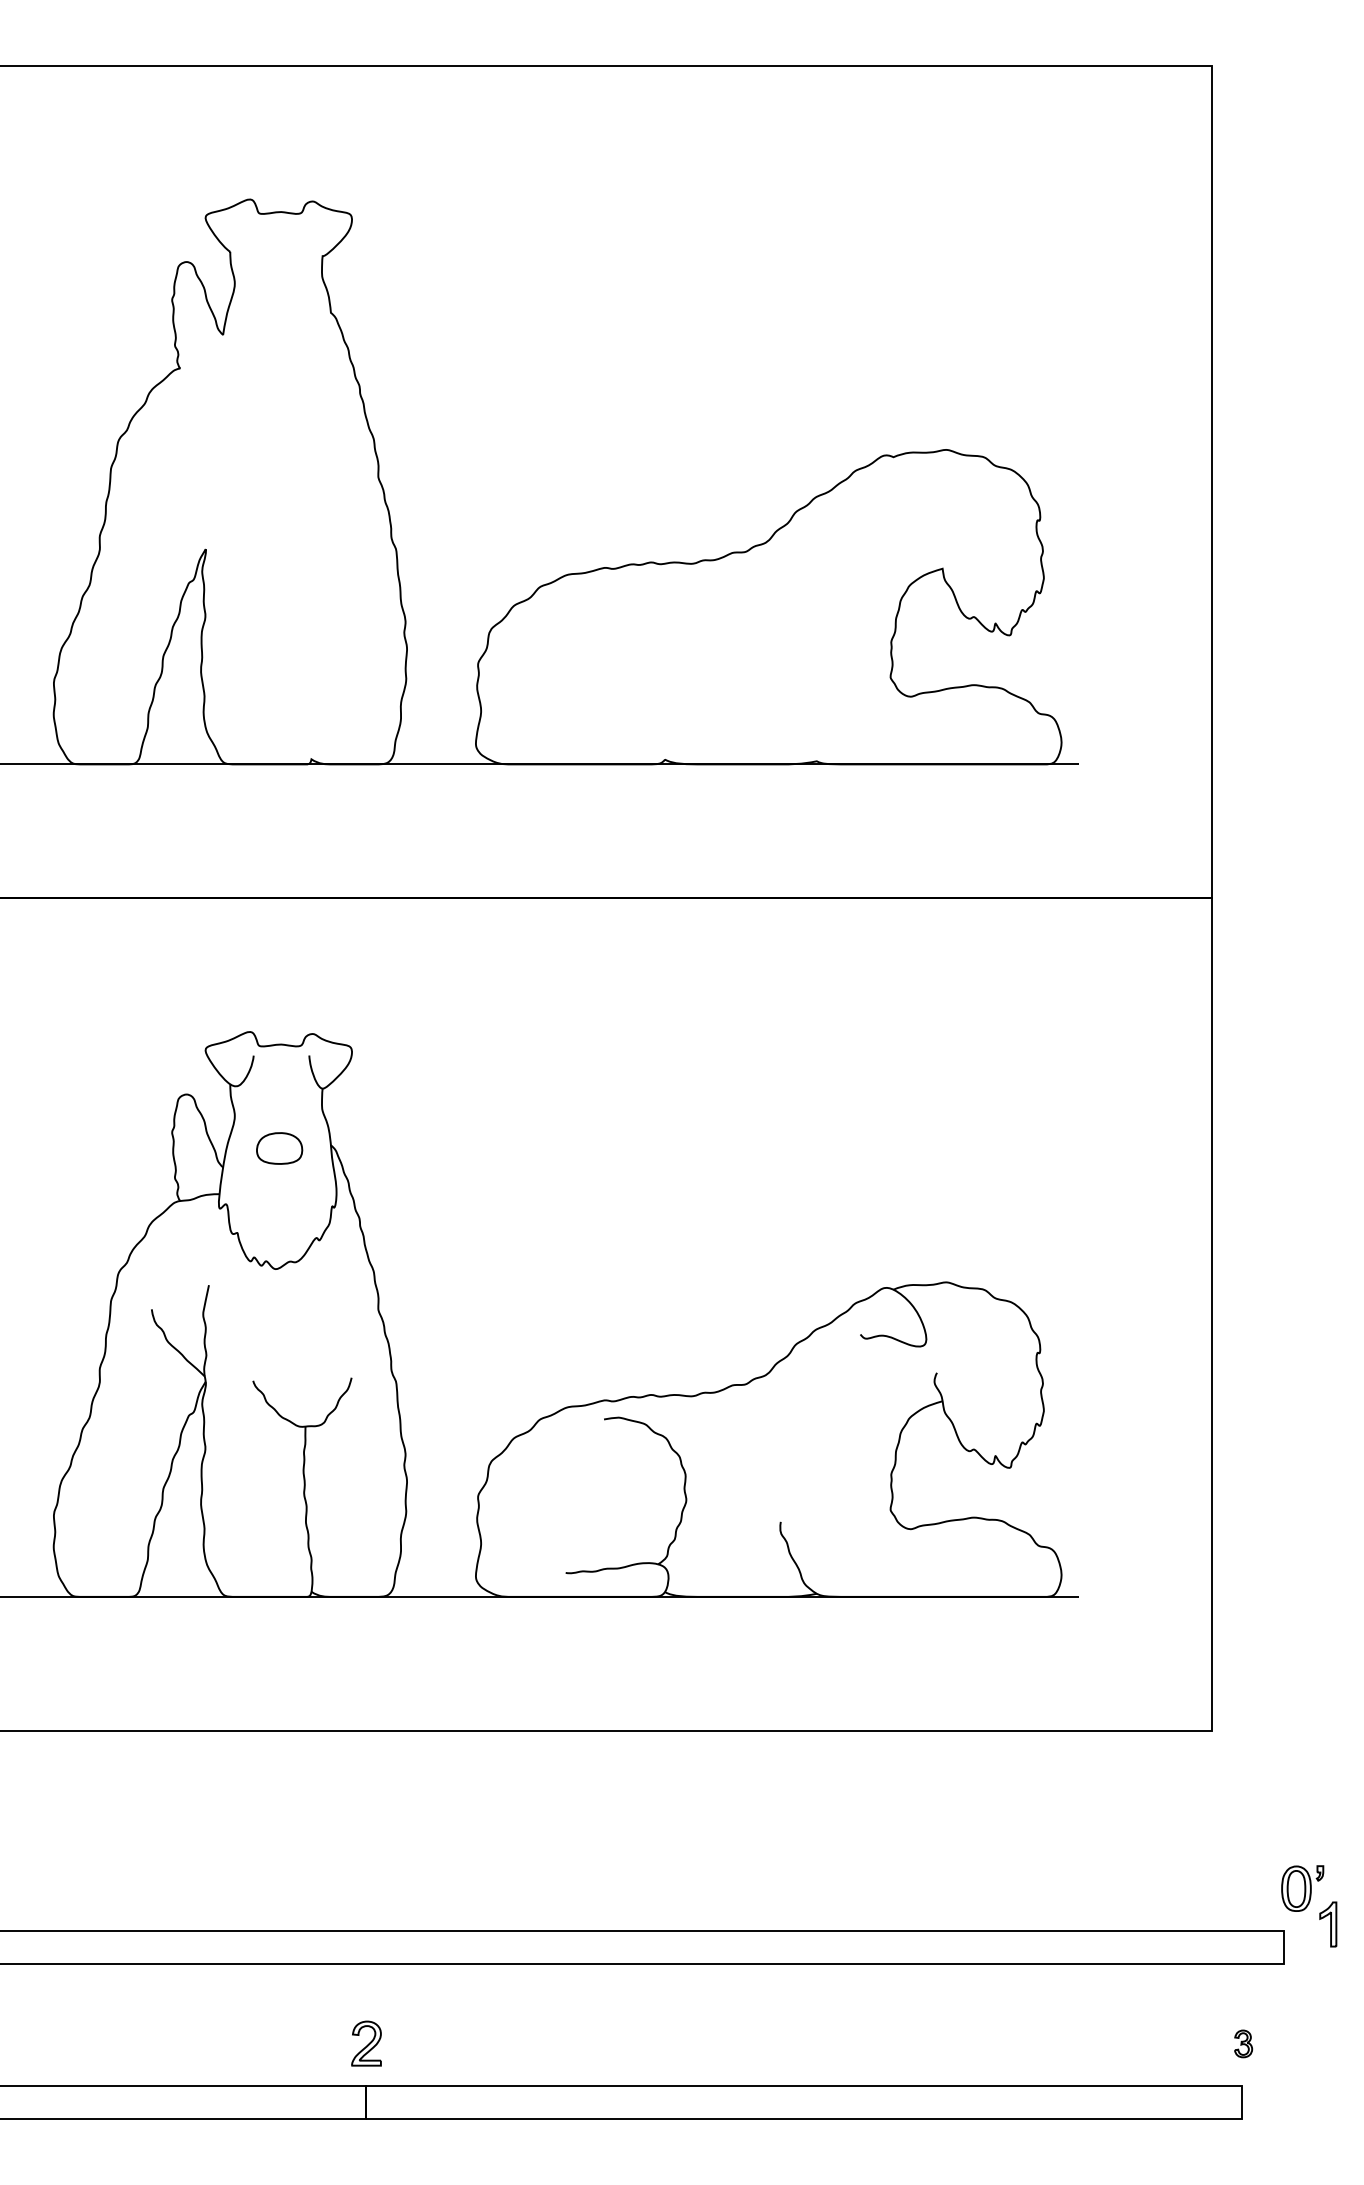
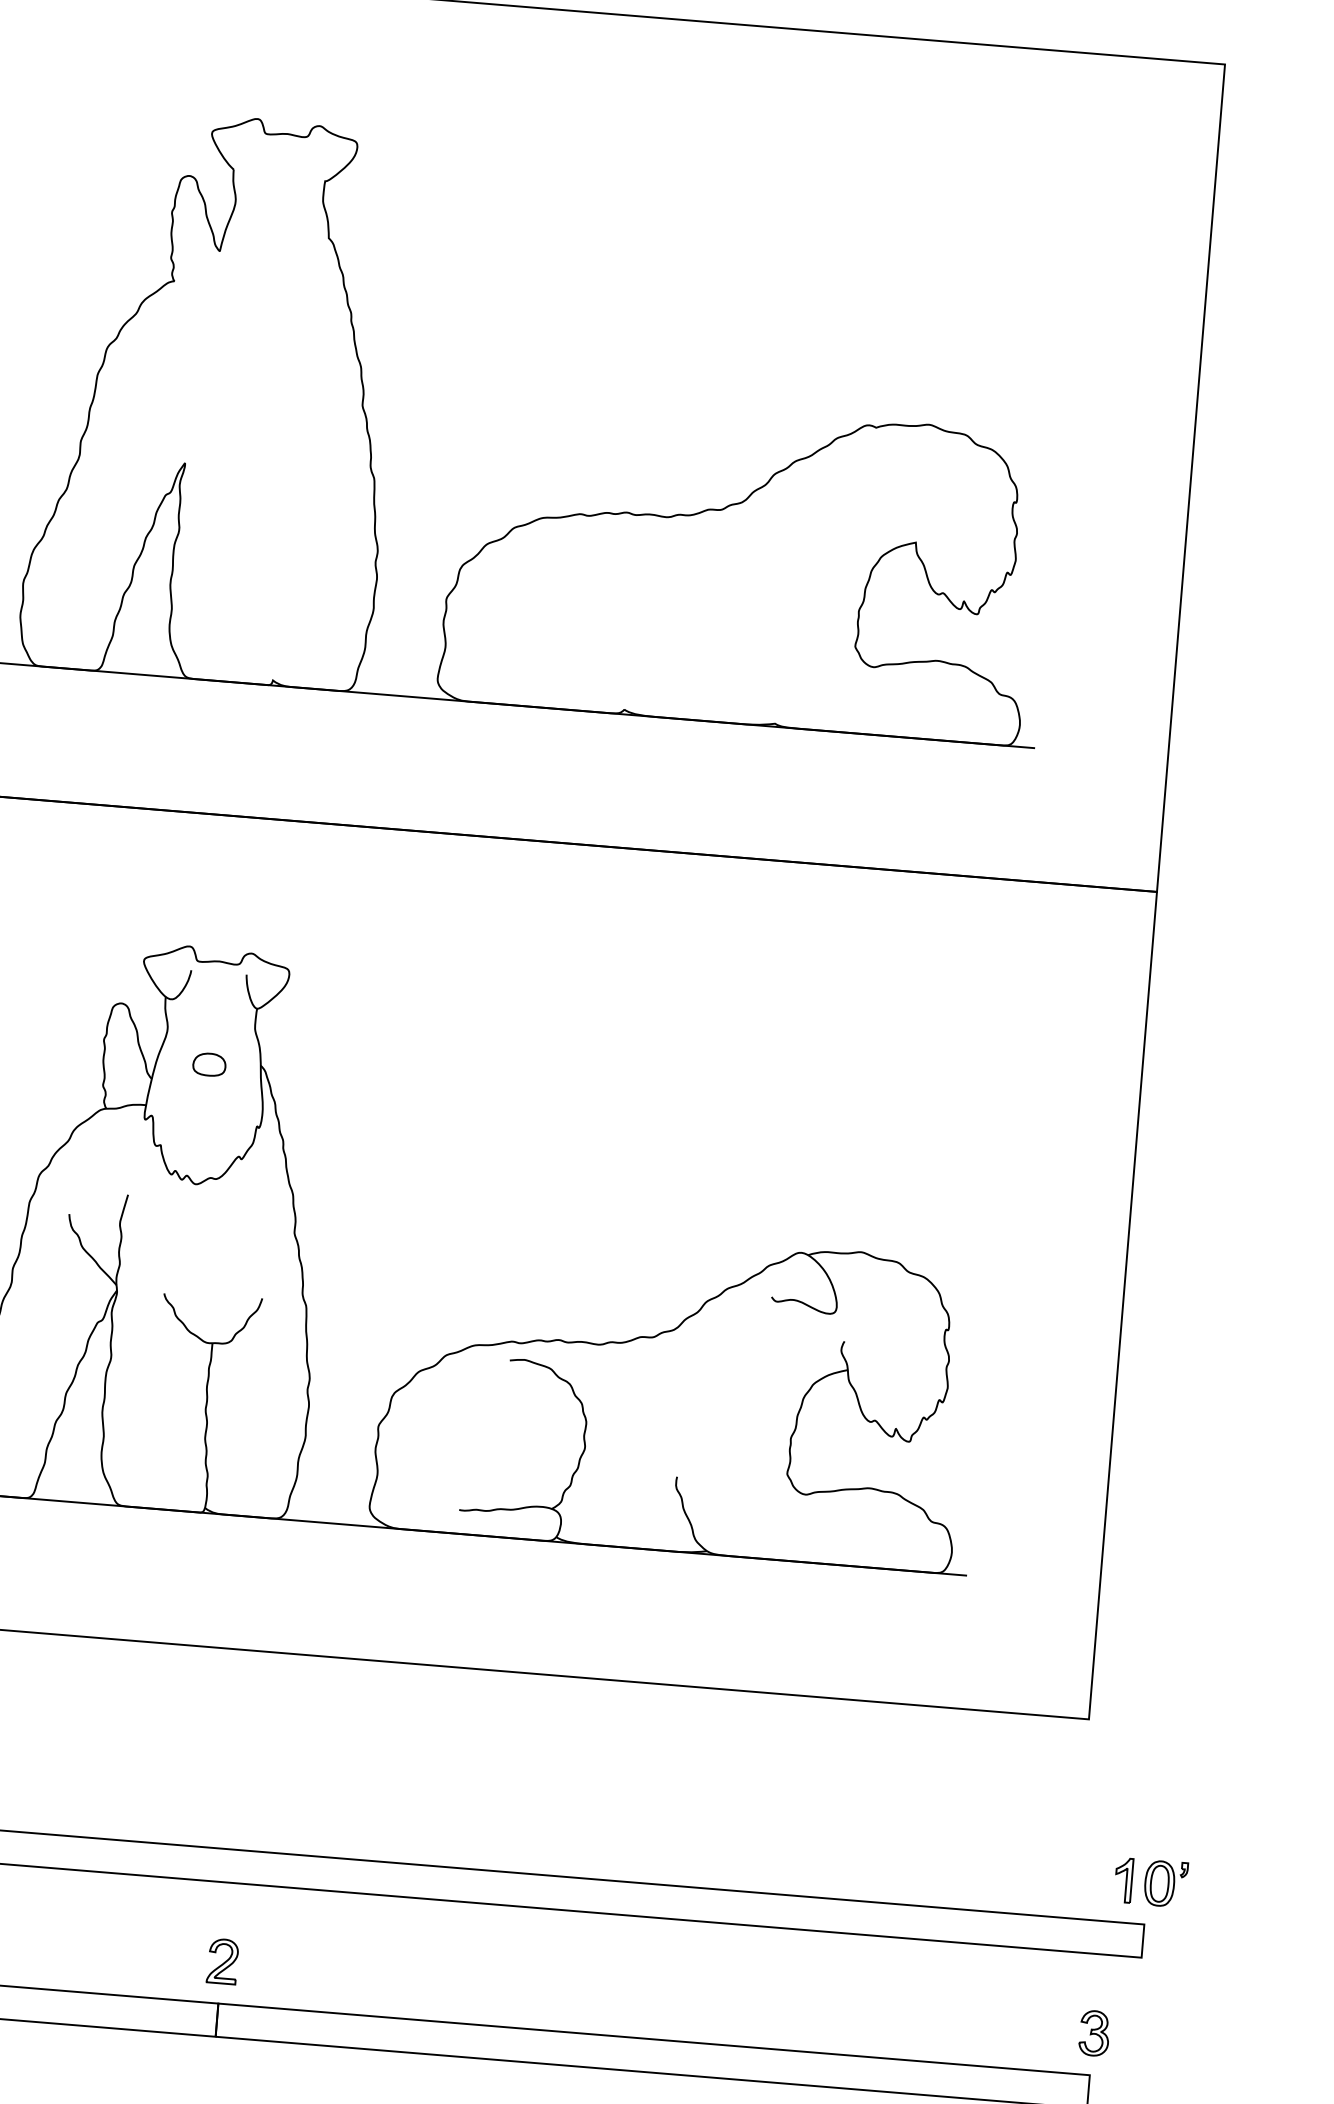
part: (279, 1148) -> (209, 1064), size x0.71
part: (1328, 1924) -> (1123, 1880), moved
part: (1243, 2043) -> (1094, 2033), size x1.67

